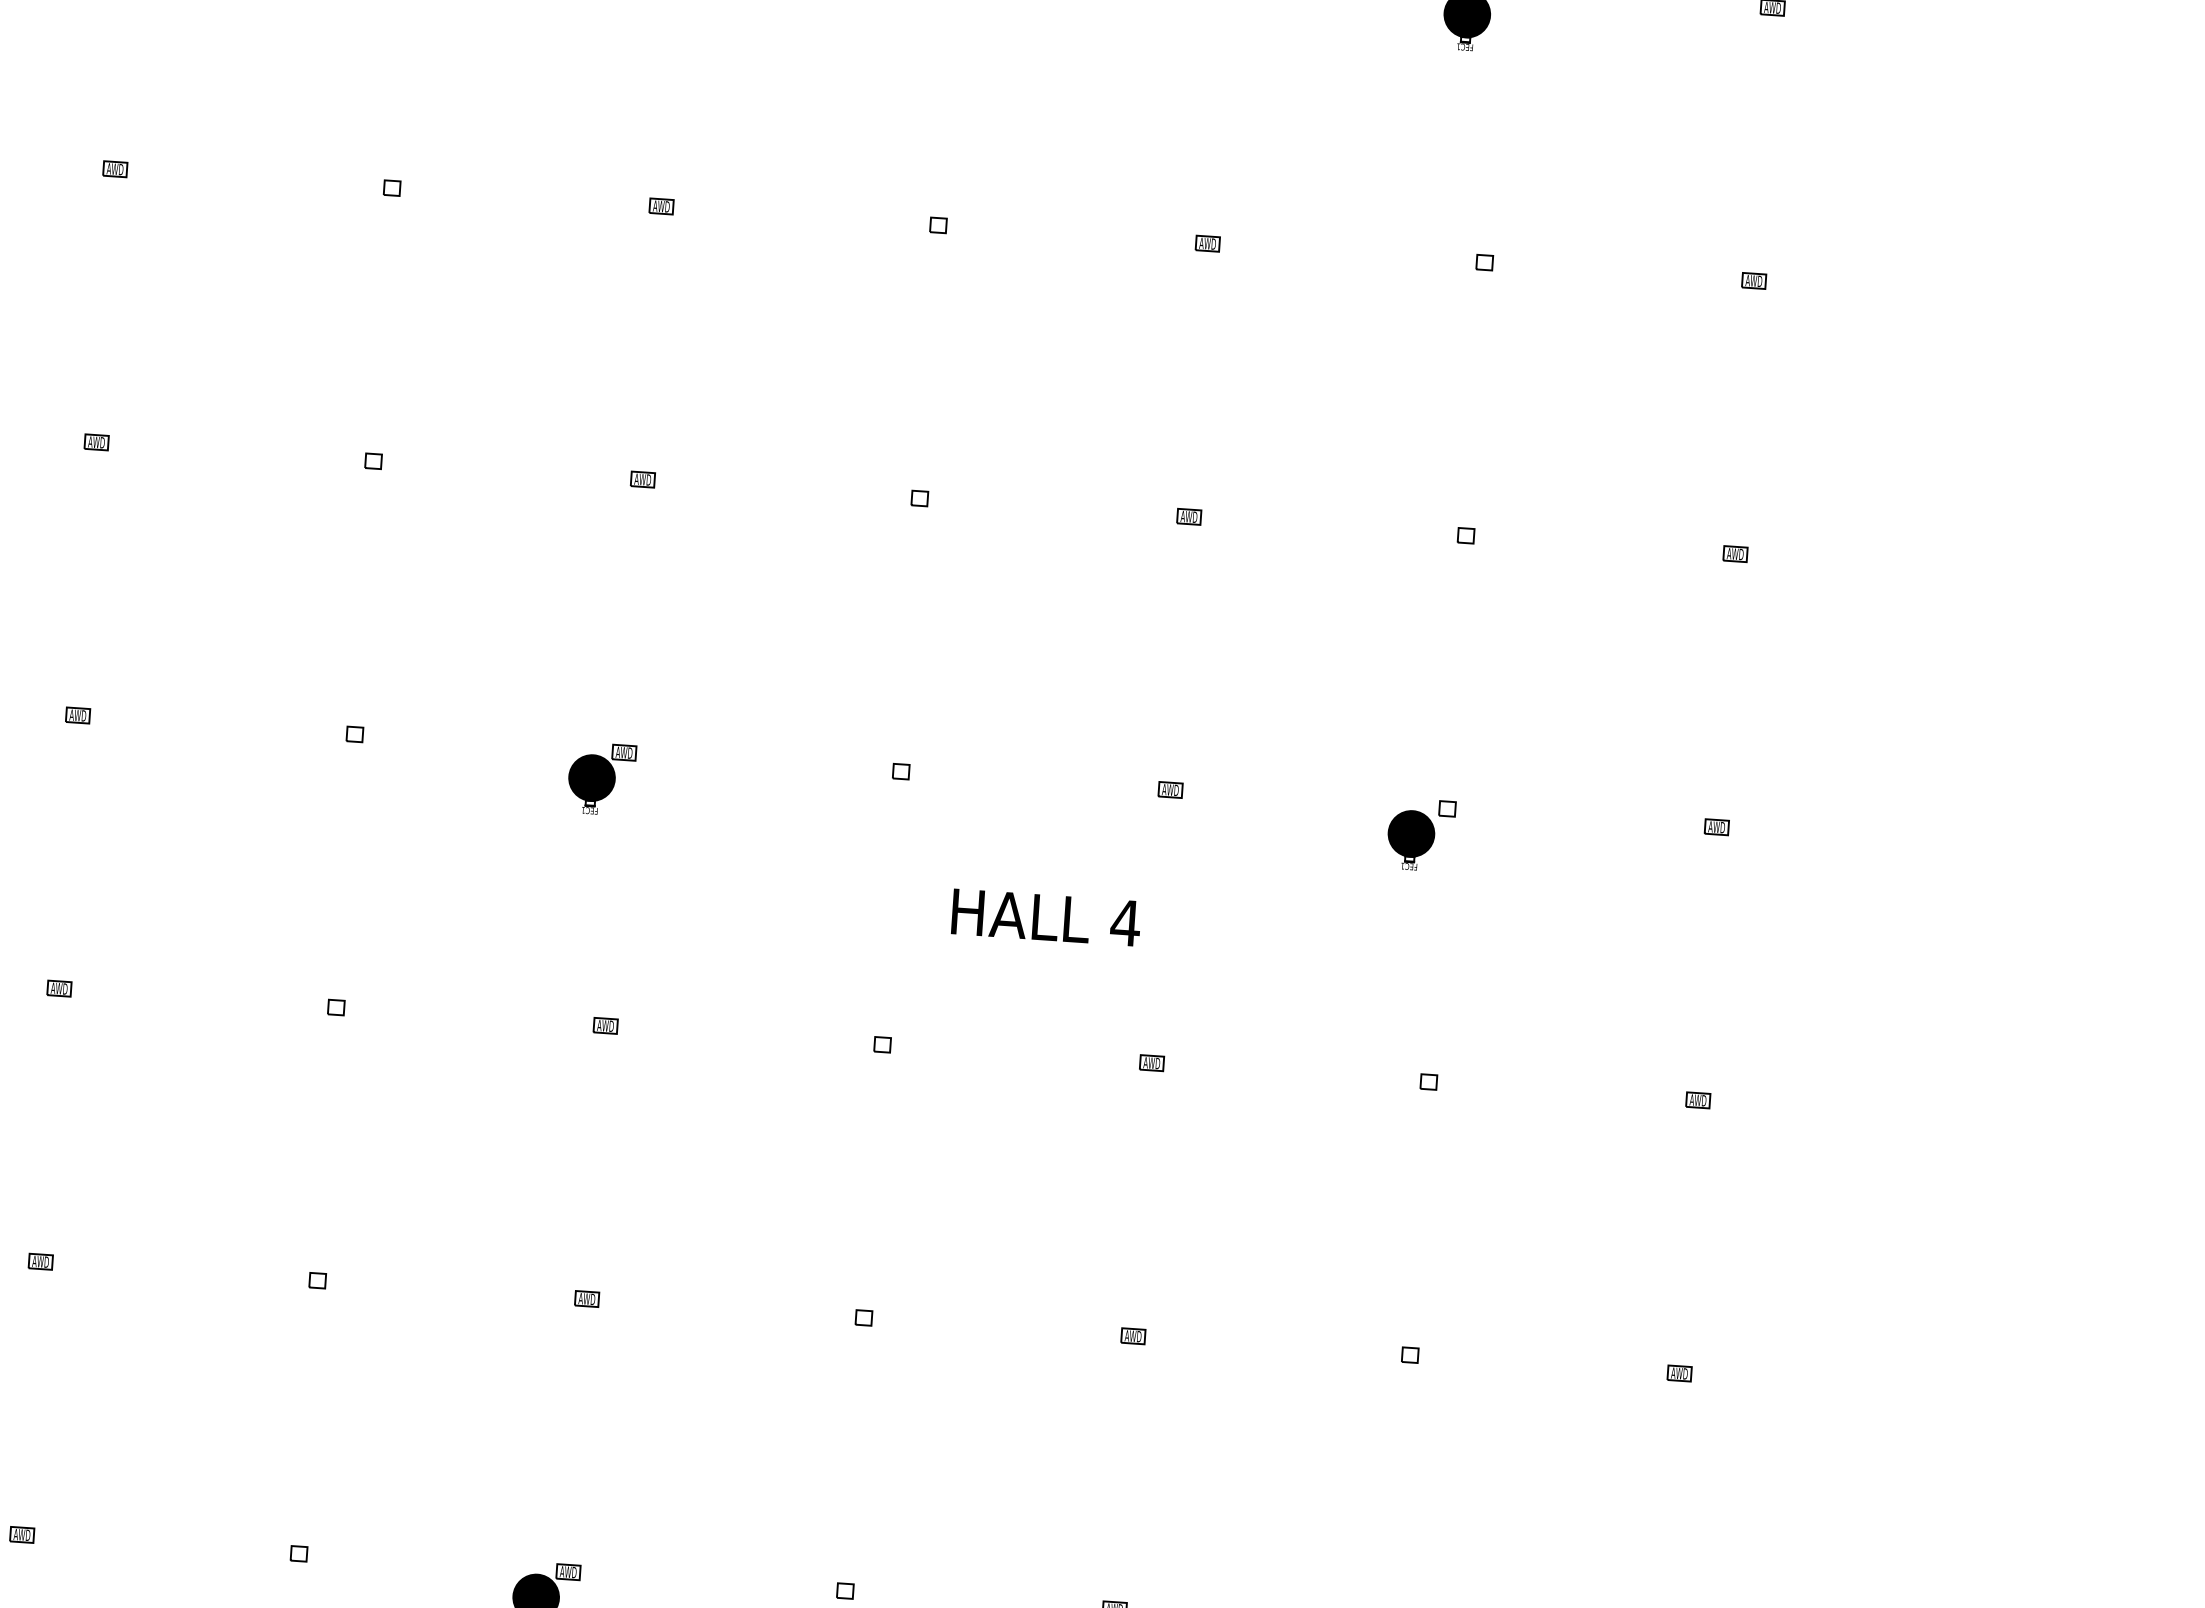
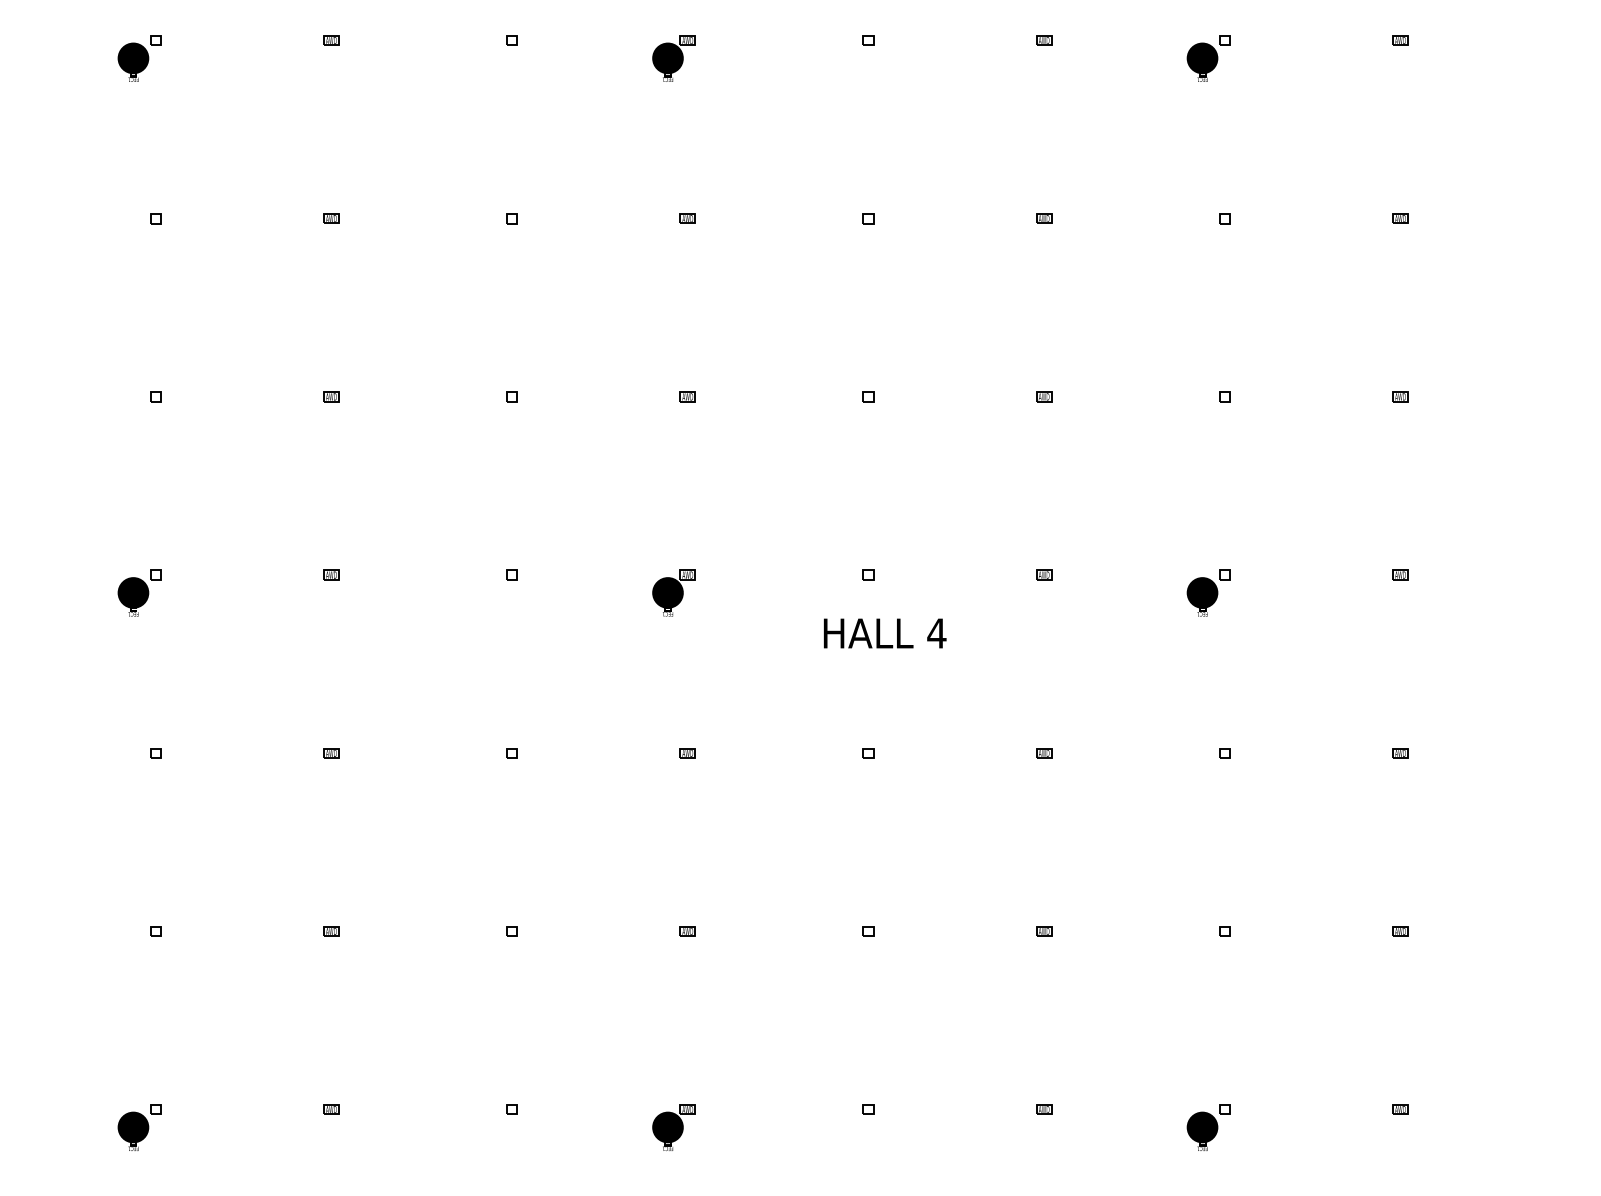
text: (1046, 917) -> (885, 633), moved

